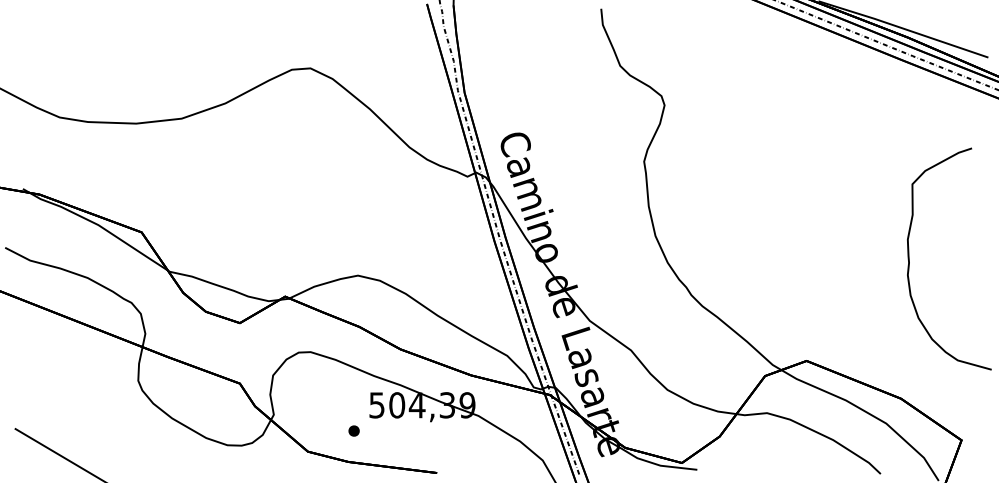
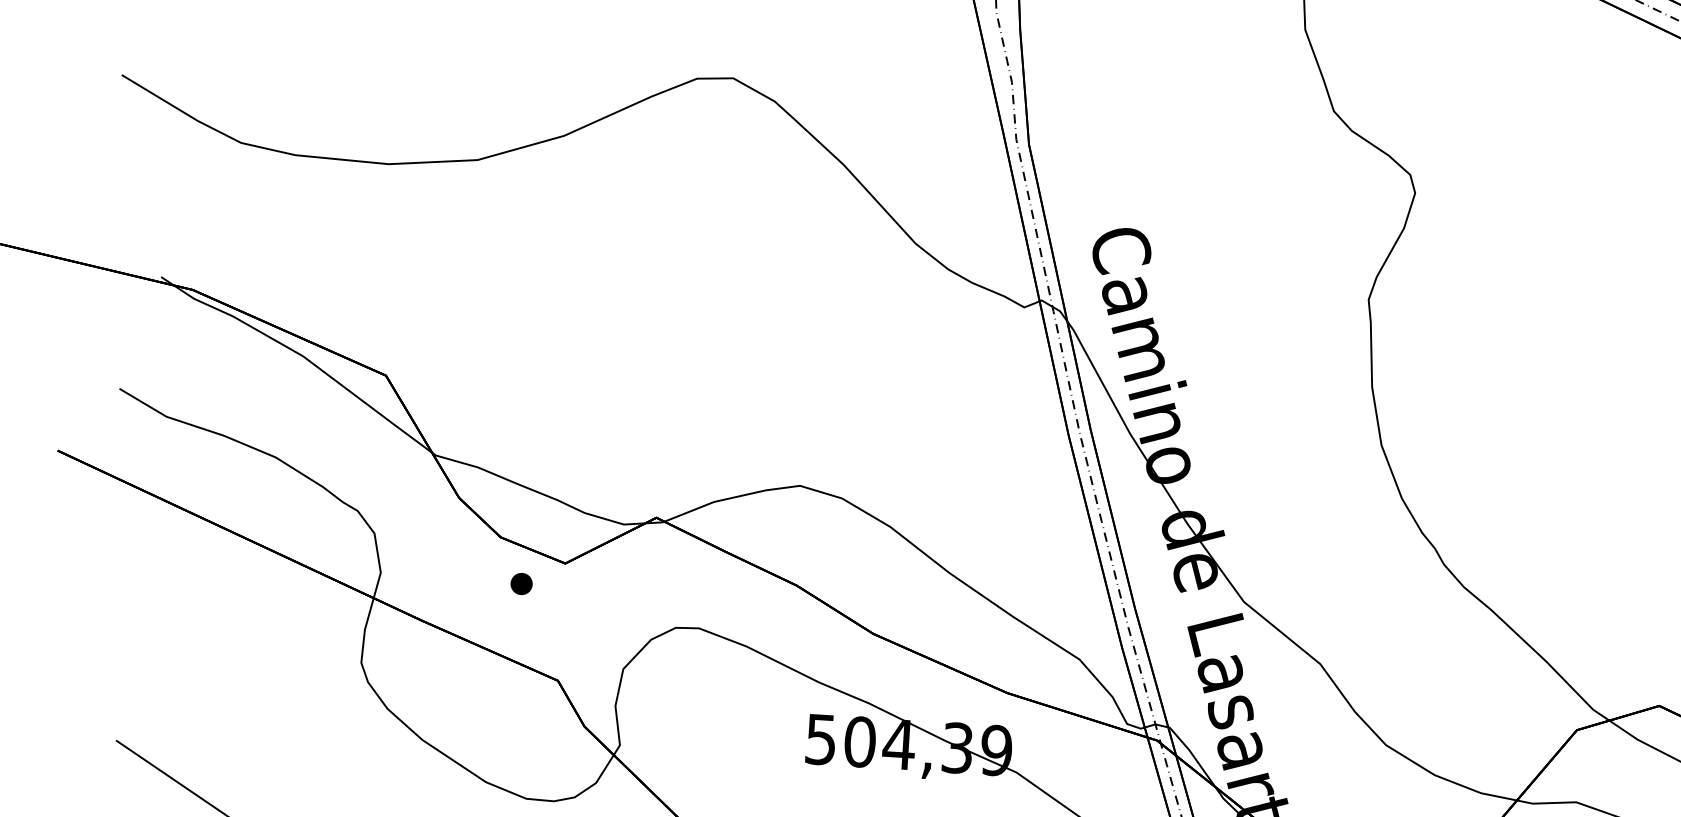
part: (353, 430) -> (520, 582), moved

